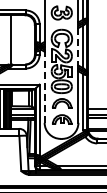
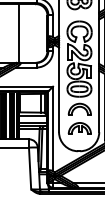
line: (78, 46) -> (99, 41), dashed -> solid
line: (44, 87) -> (58, 90), dashed -> solid

